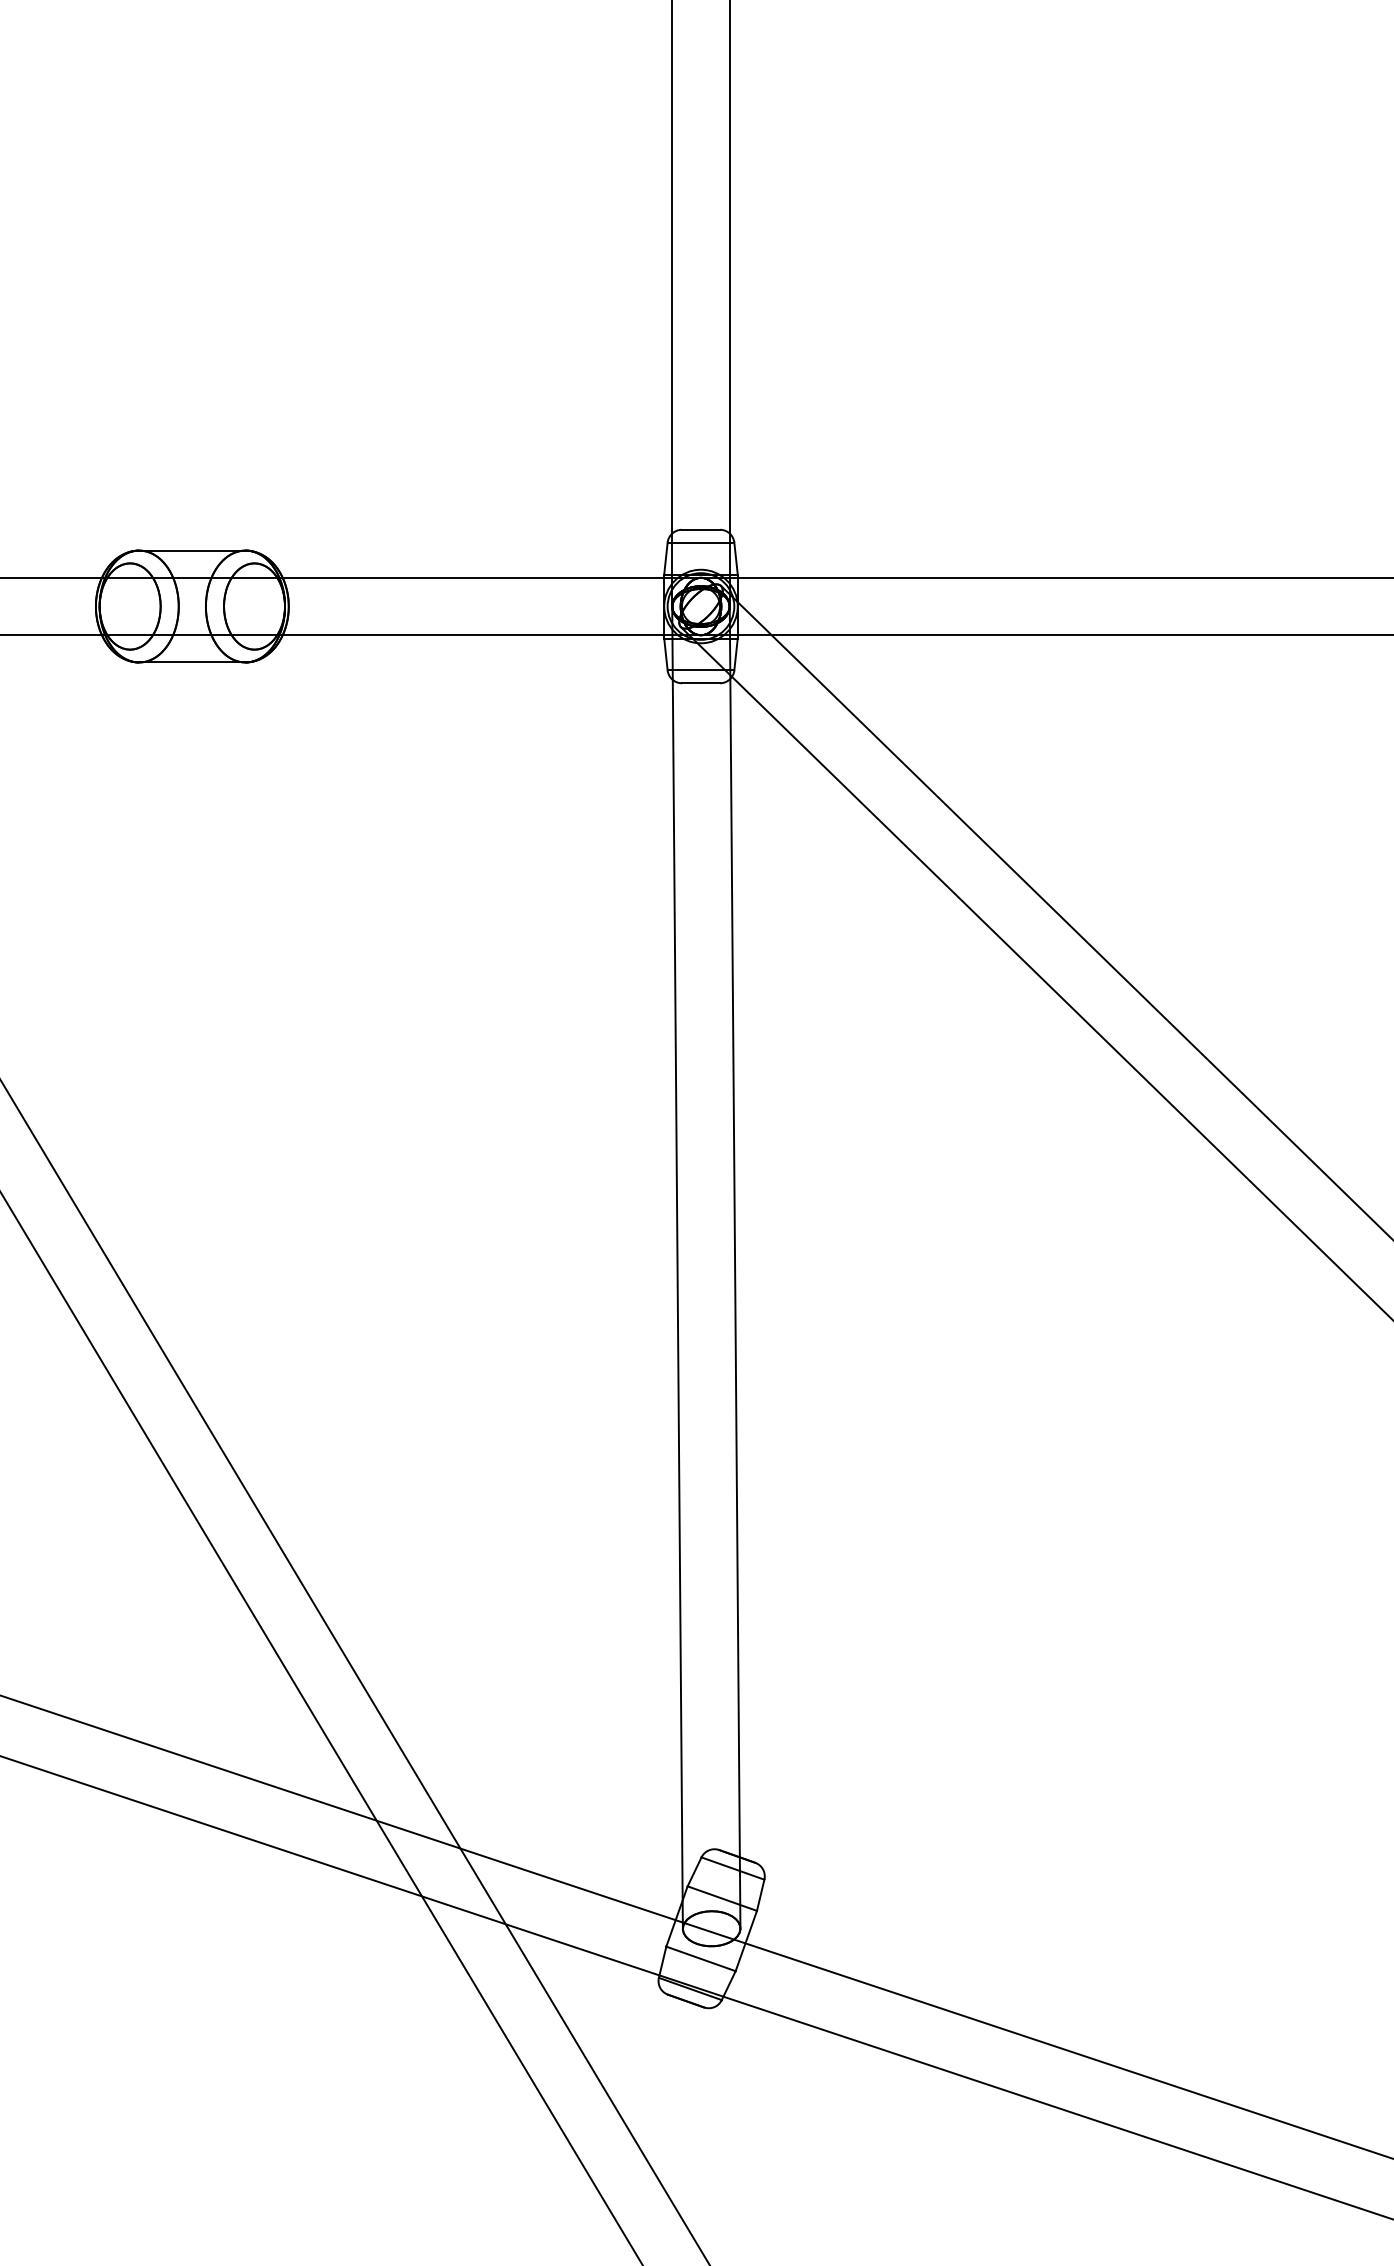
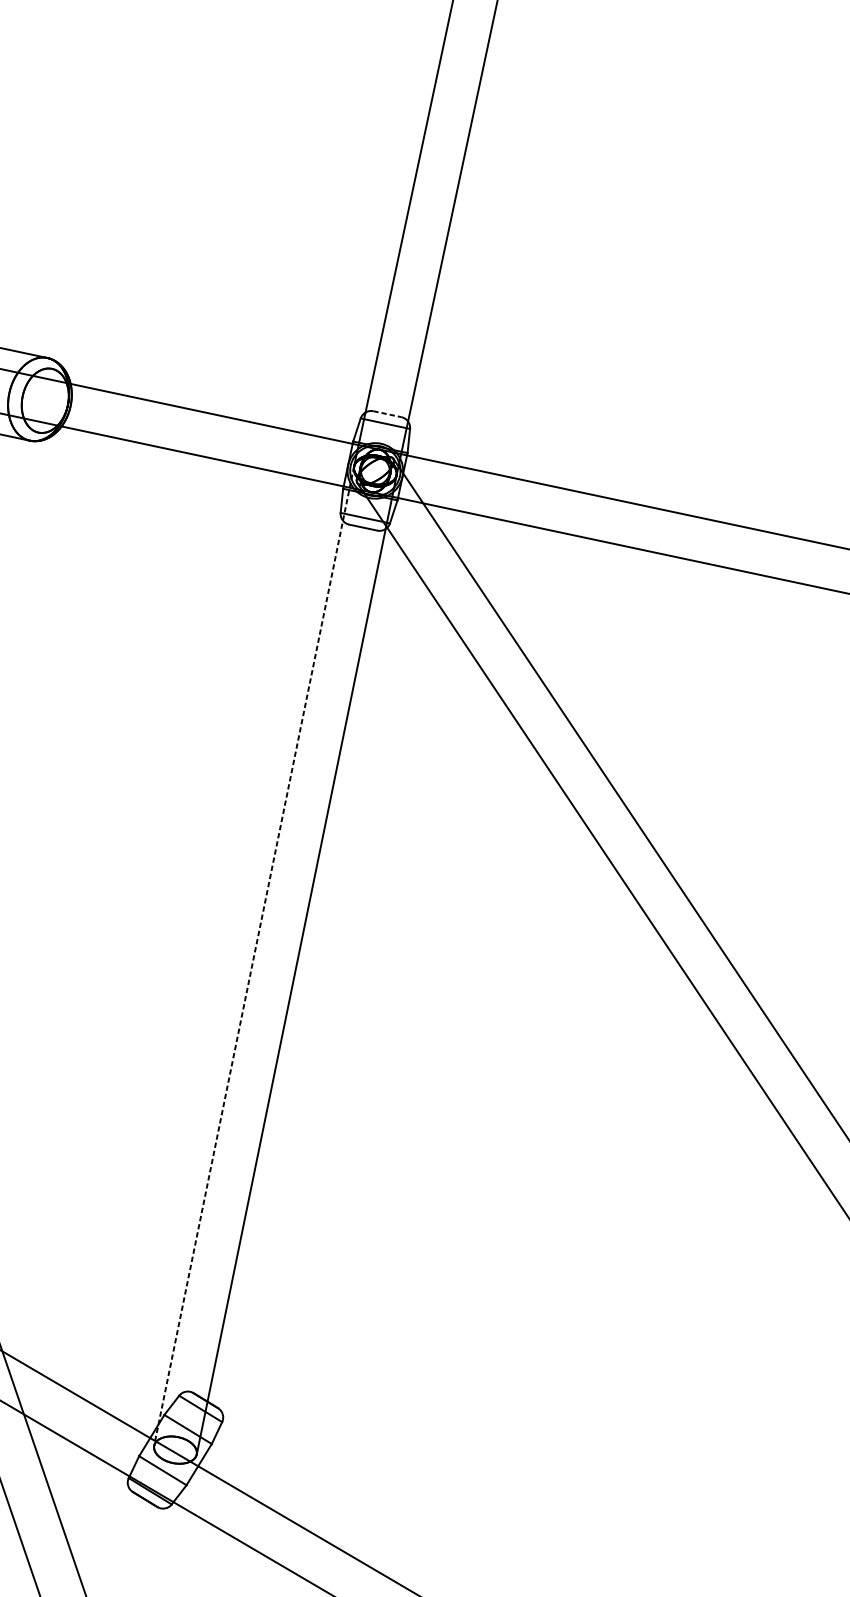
line: (701, 529) -> (387, 414), solid -> dashed
line: (677, 1268) -> (253, 956), solid -> dashed

